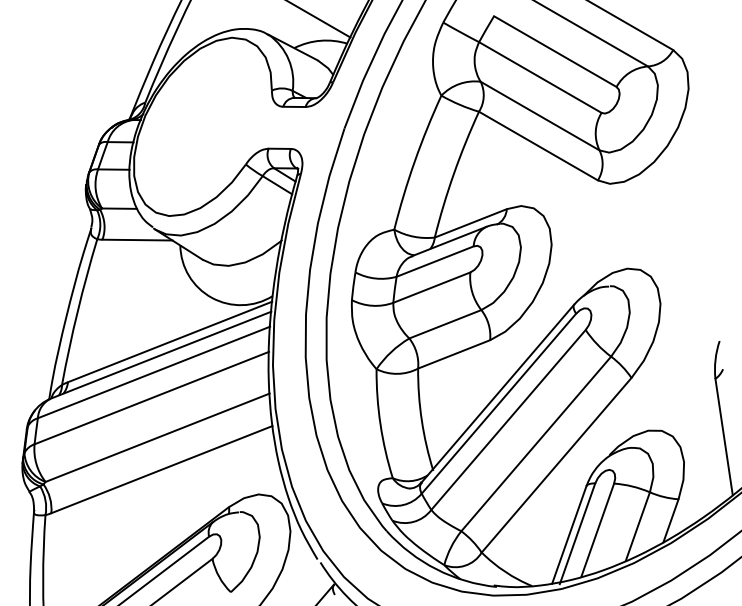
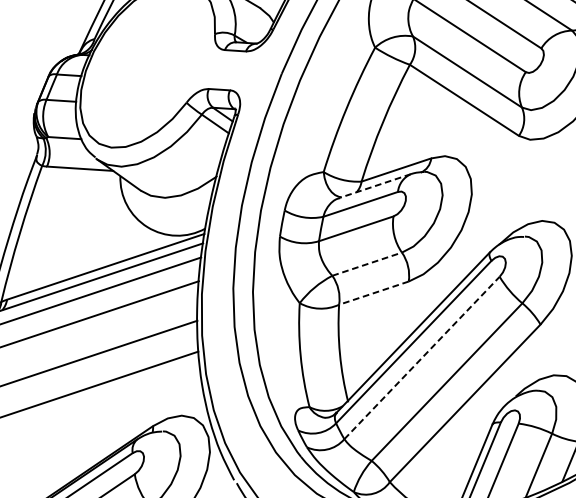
line: (449, 241) -> (375, 186), solid -> dashed
line: (445, 324) -> (367, 264), solid -> dashed
line: (454, 354) -> (374, 293), solid -> dashed
line: (508, 419) -> (422, 357), solid -> dashed

